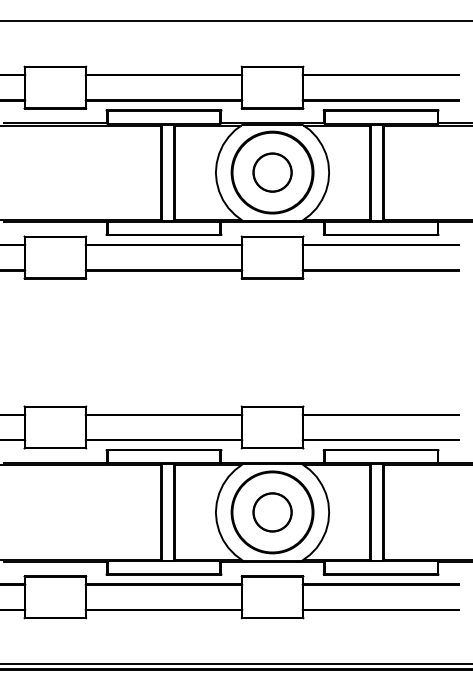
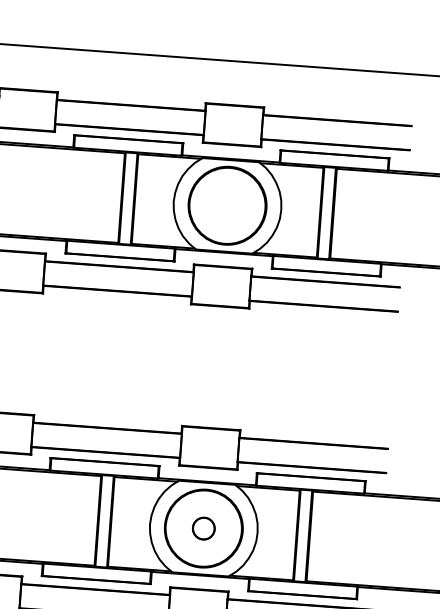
circle: (272, 172) -> (227, 205), removed
circle: (272, 512) -> (203, 528), size x0.6

